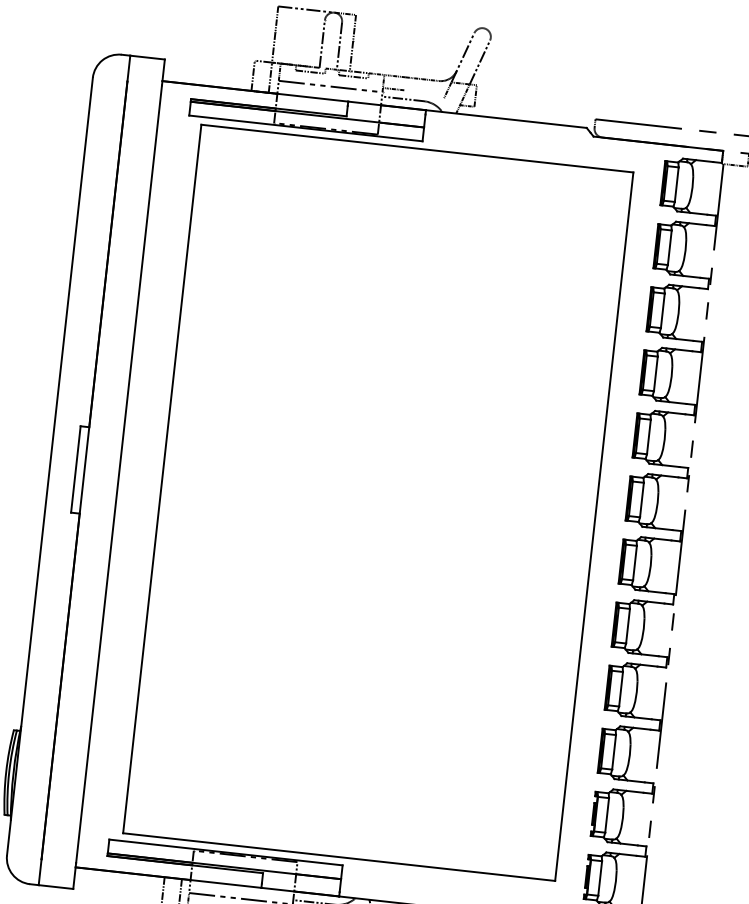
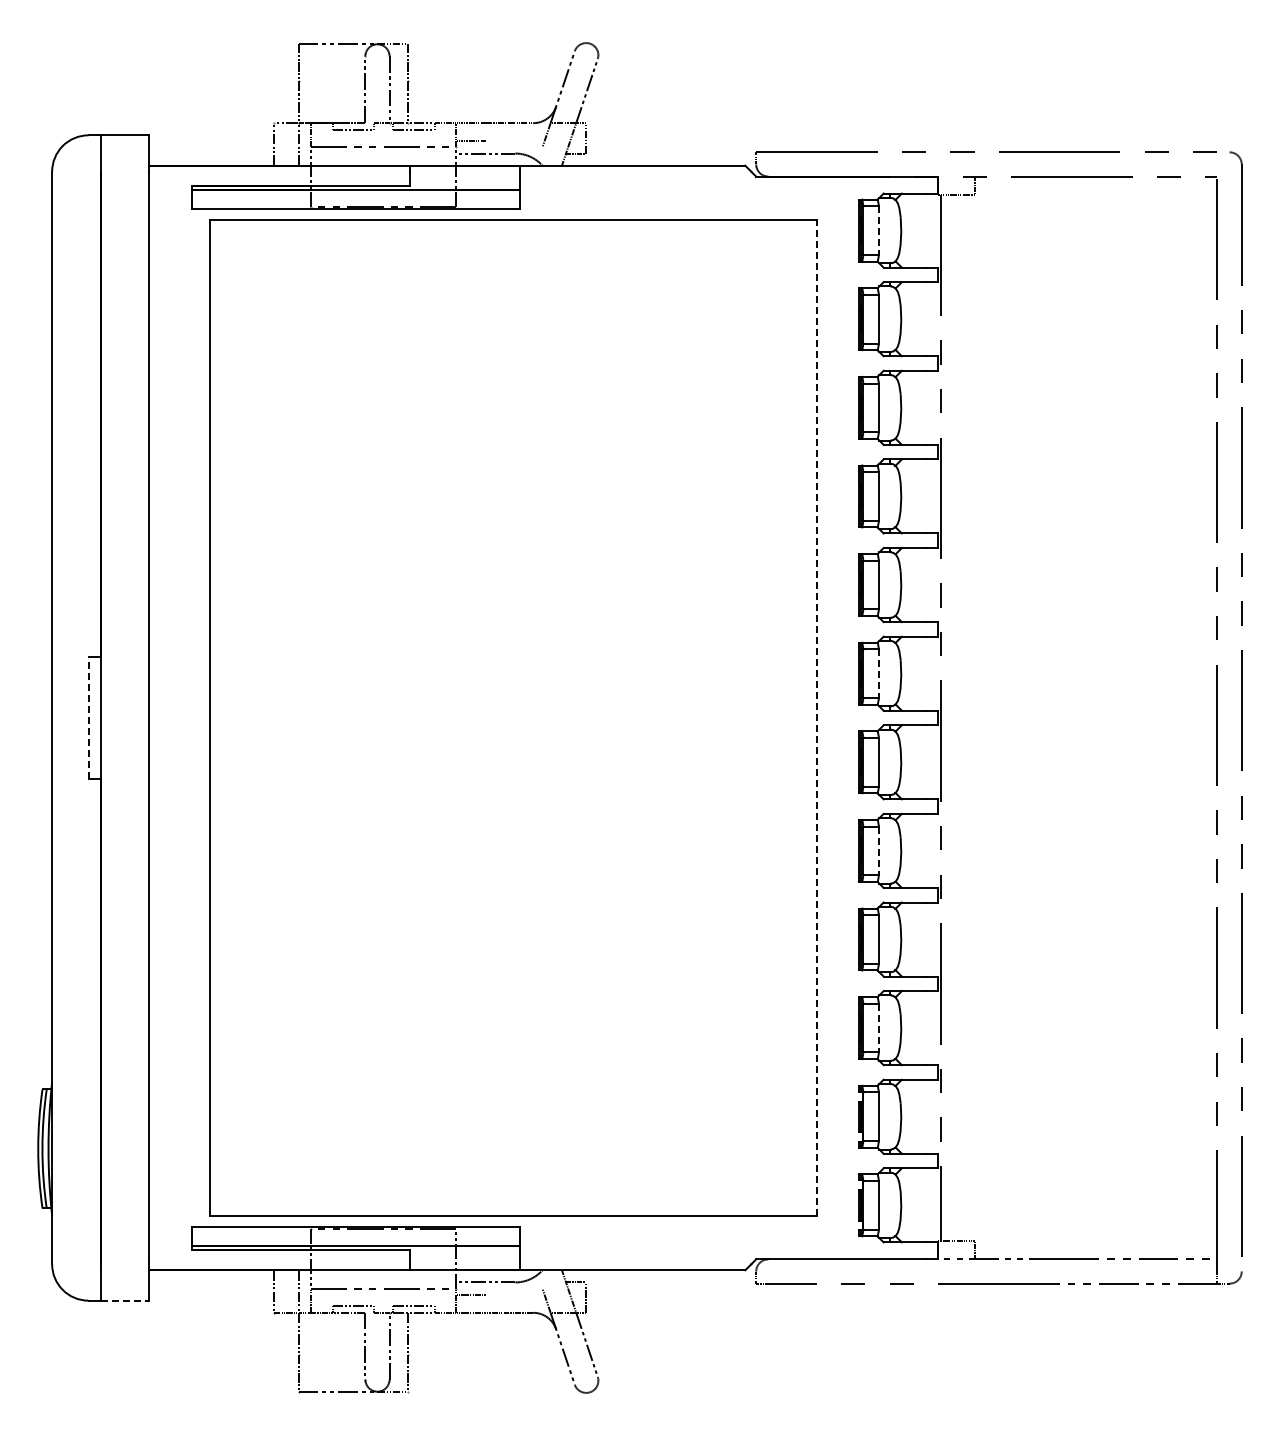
line: (676, 185) -> (878, 231), solid -> dashed
line: (75, 469) -> (88, 717), solid -> dashed
line: (641, 500) -> (878, 674), solid -> dashed
line: (594, 526) -> (816, 717), solid -> dashed
line: (627, 626) -> (878, 851), solid -> dashed
line: (613, 752) -> (878, 1028), solid -> dashed
line: (56, 886) -> (125, 1300), solid -> dashed

